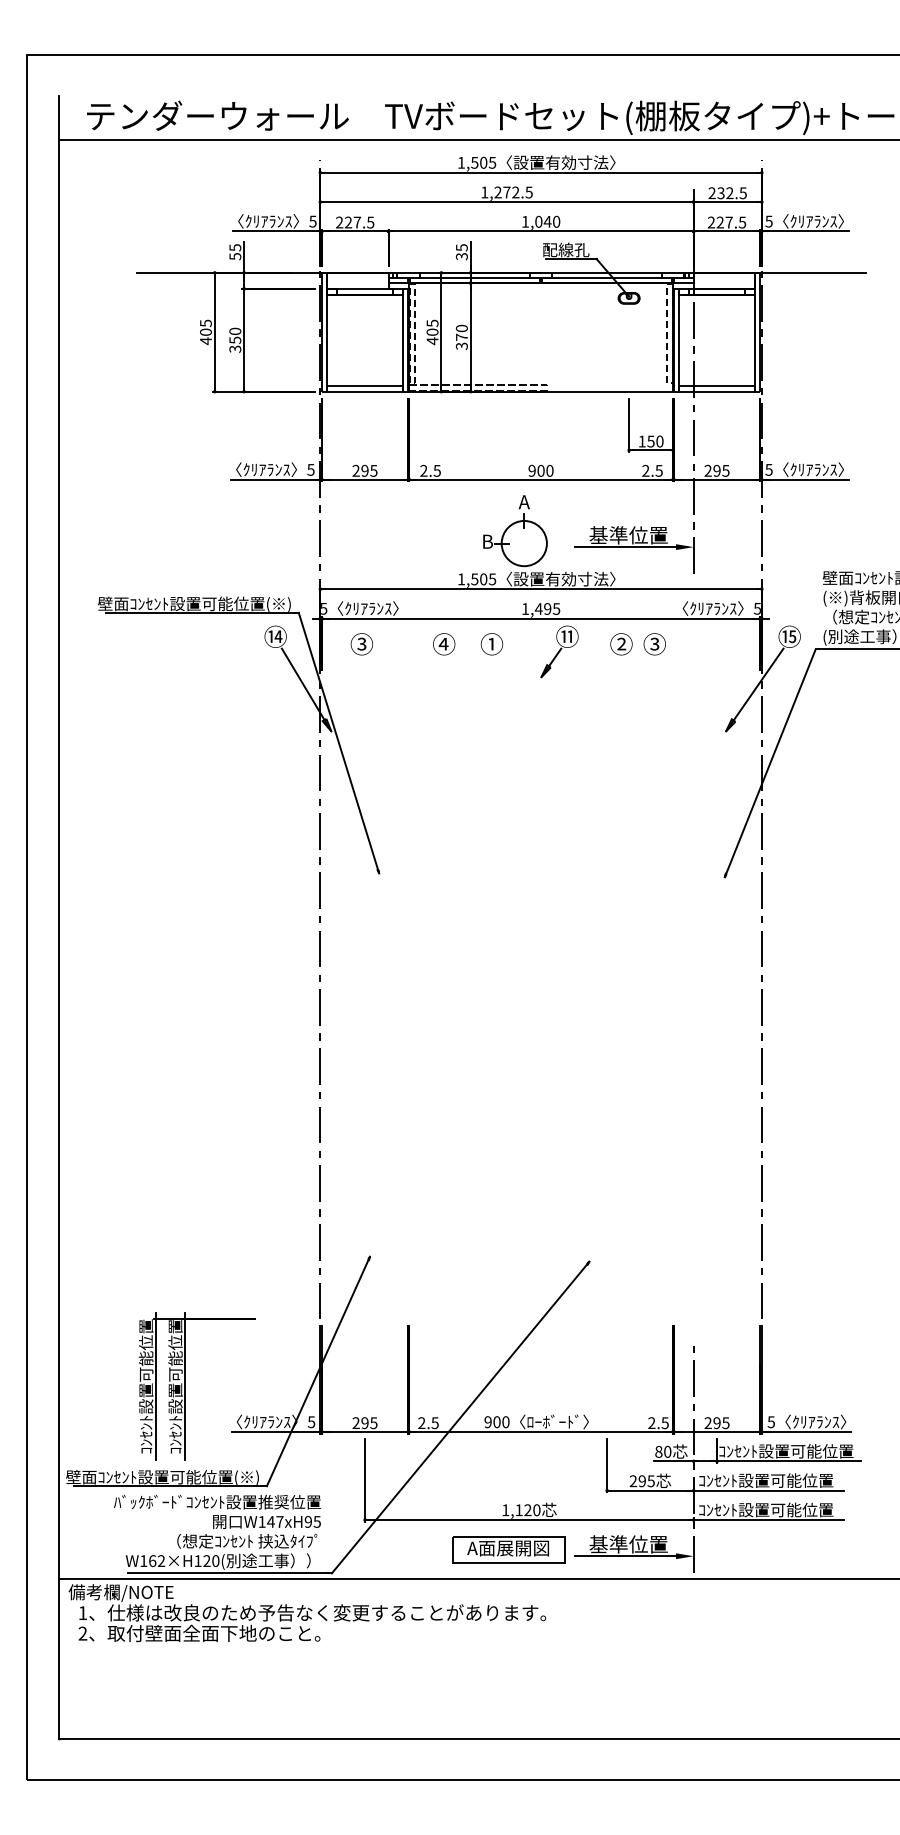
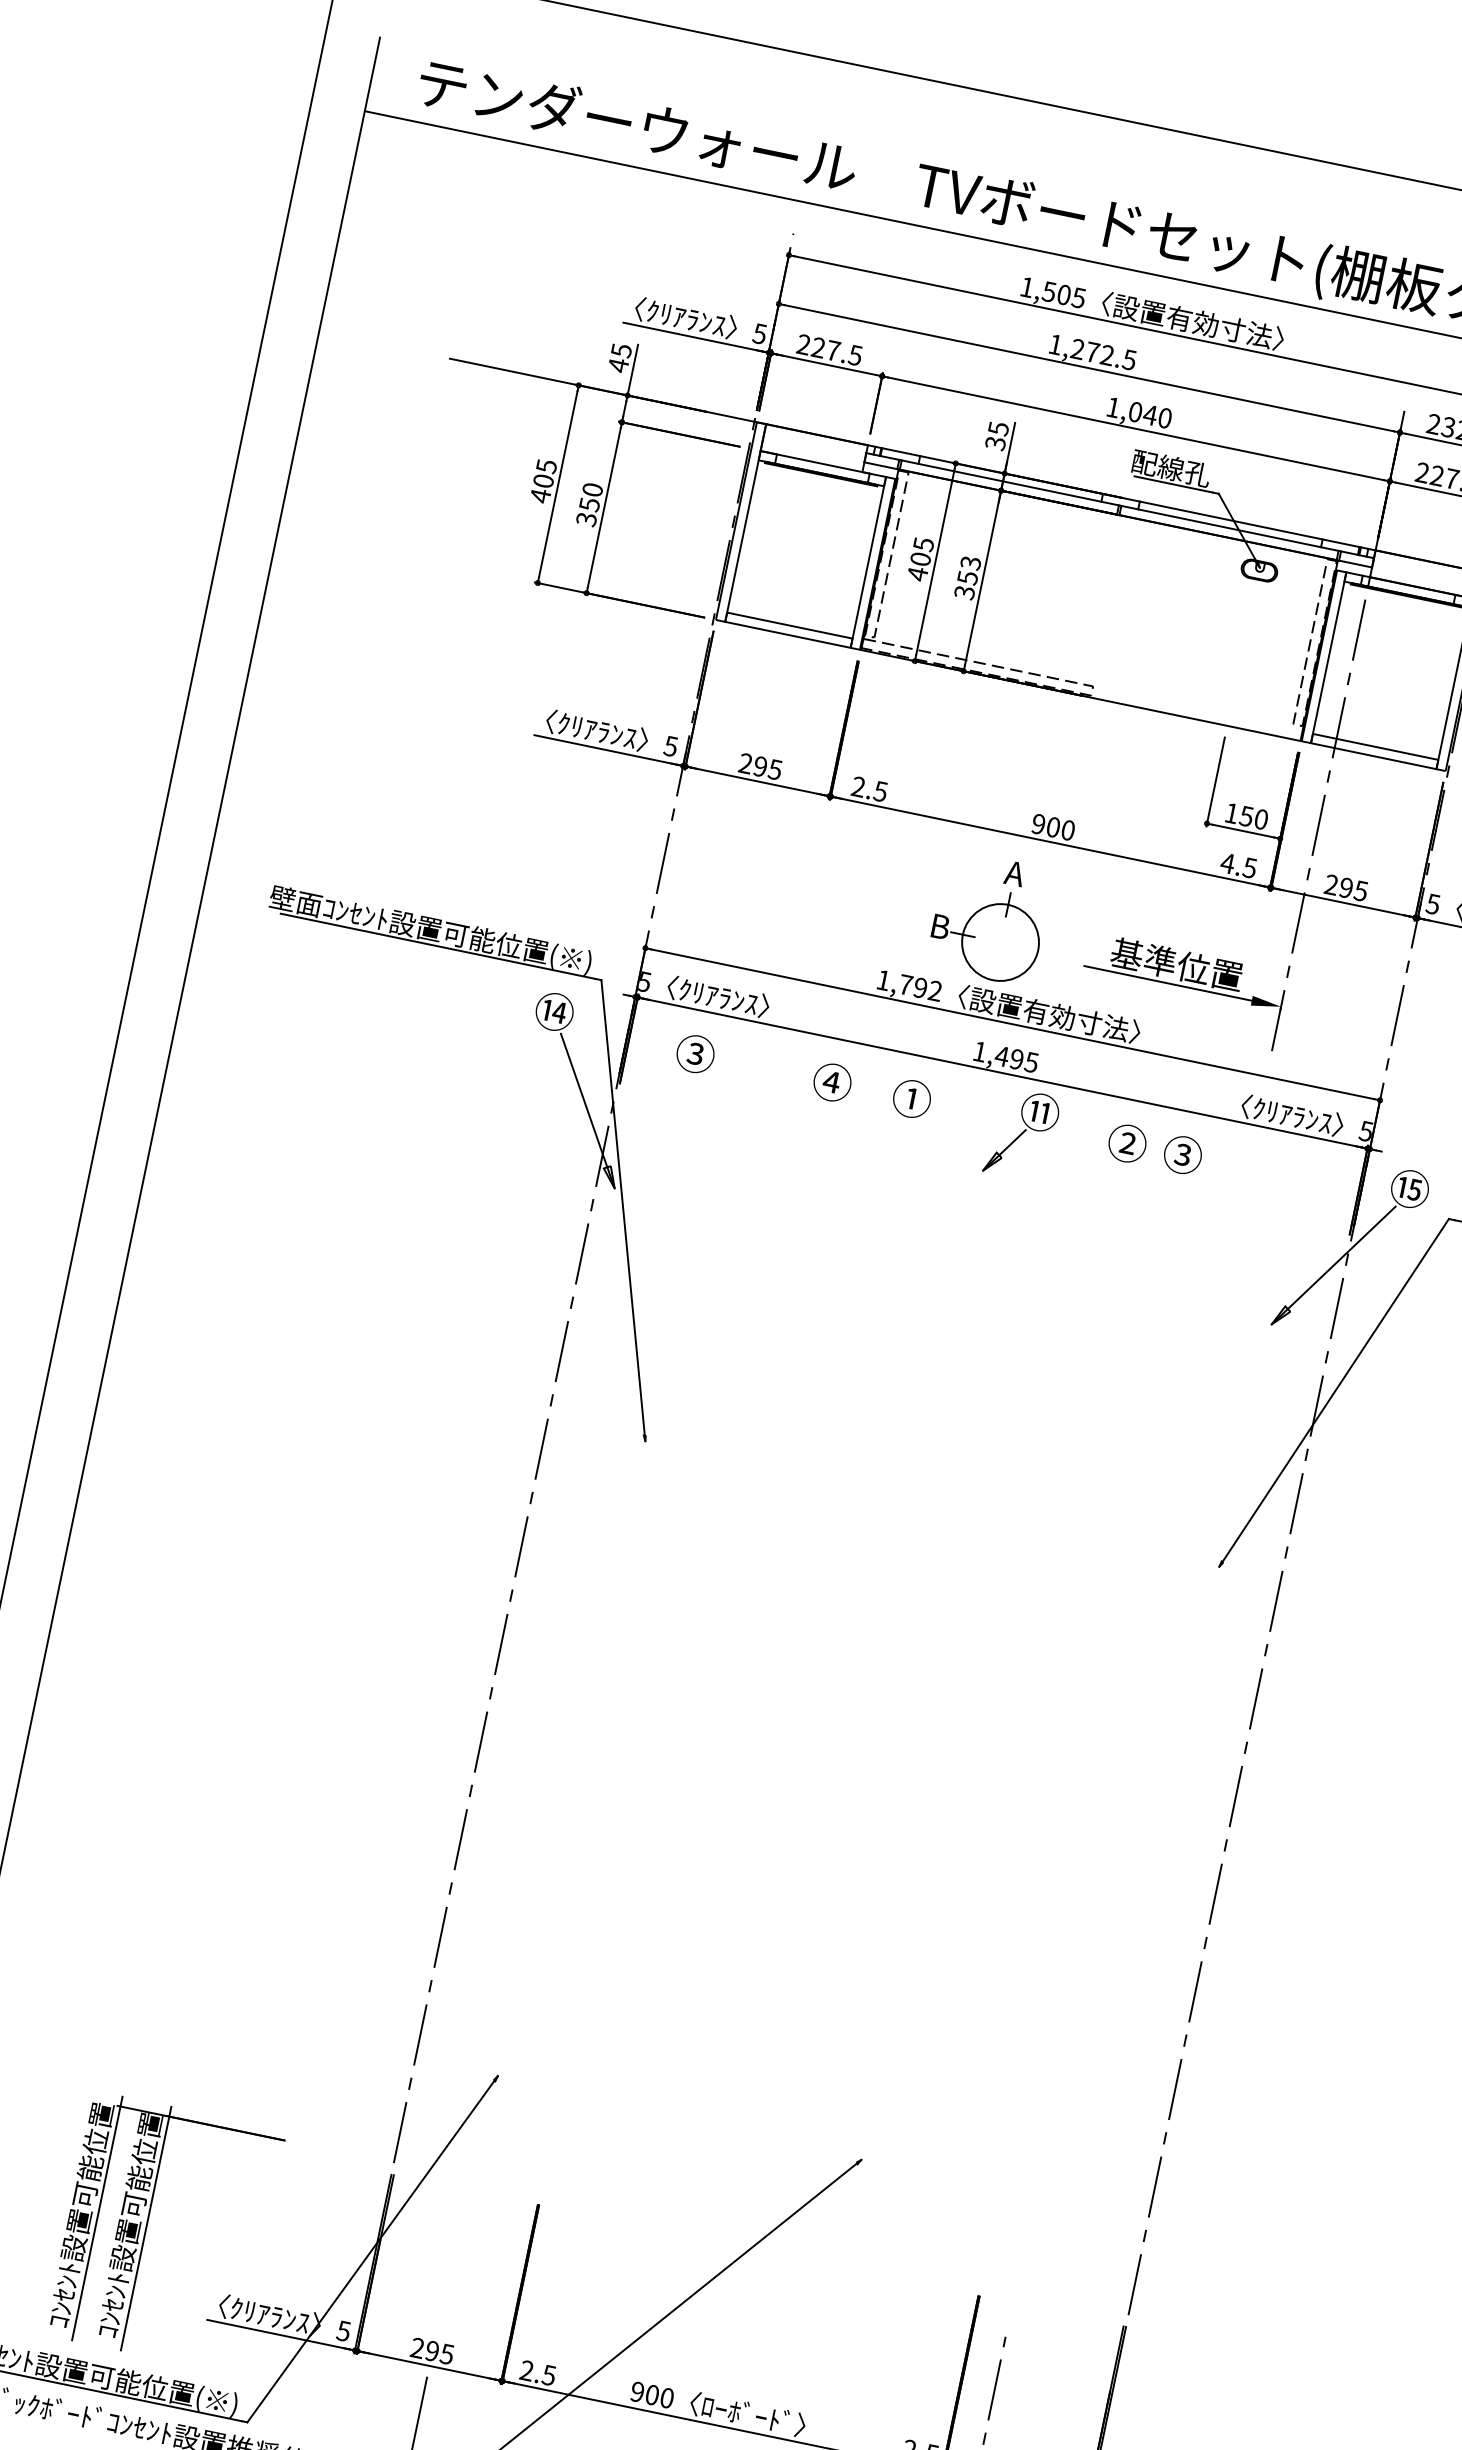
text: (235, 256) -> (618, 365), 55 -> 45
text: (461, 332) -> (968, 569), 370 -> 353
text: (645, 470) -> (1227, 862), 2.5 -> 4.5
text: (483, 579) -> (920, 988), 1,505 -> 1,792

